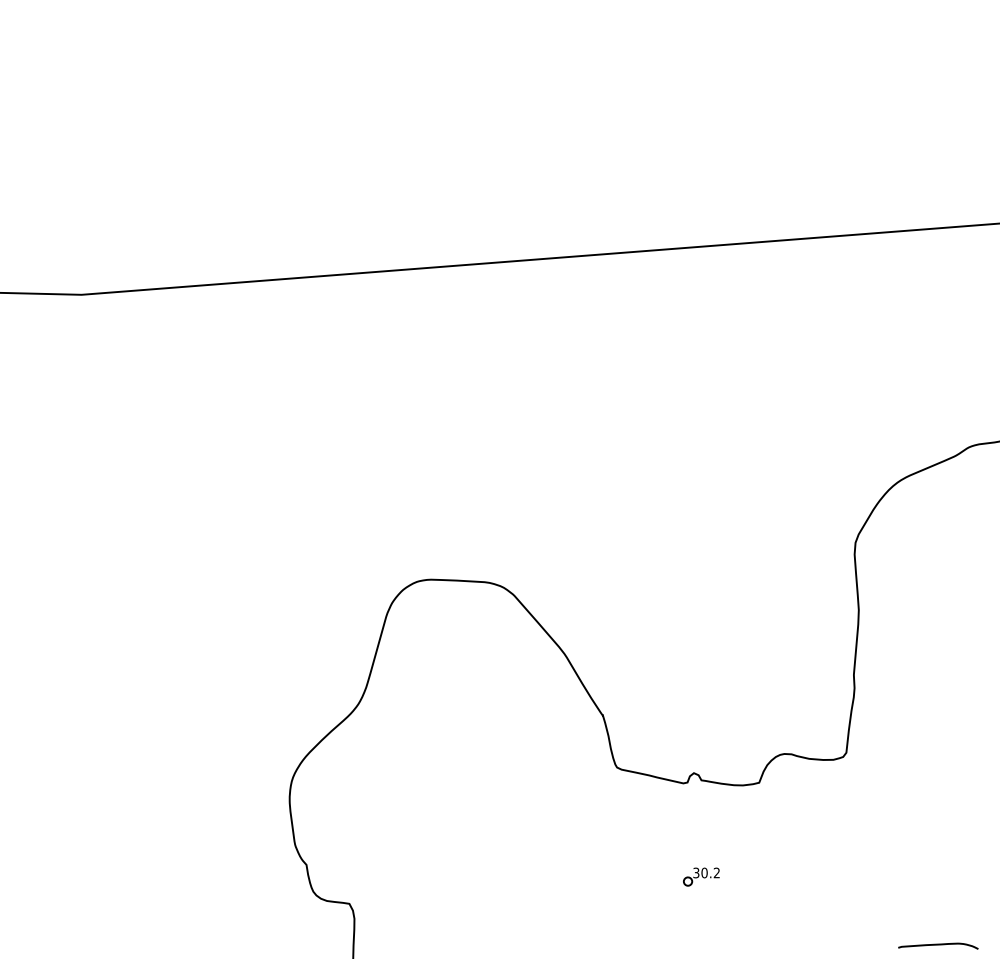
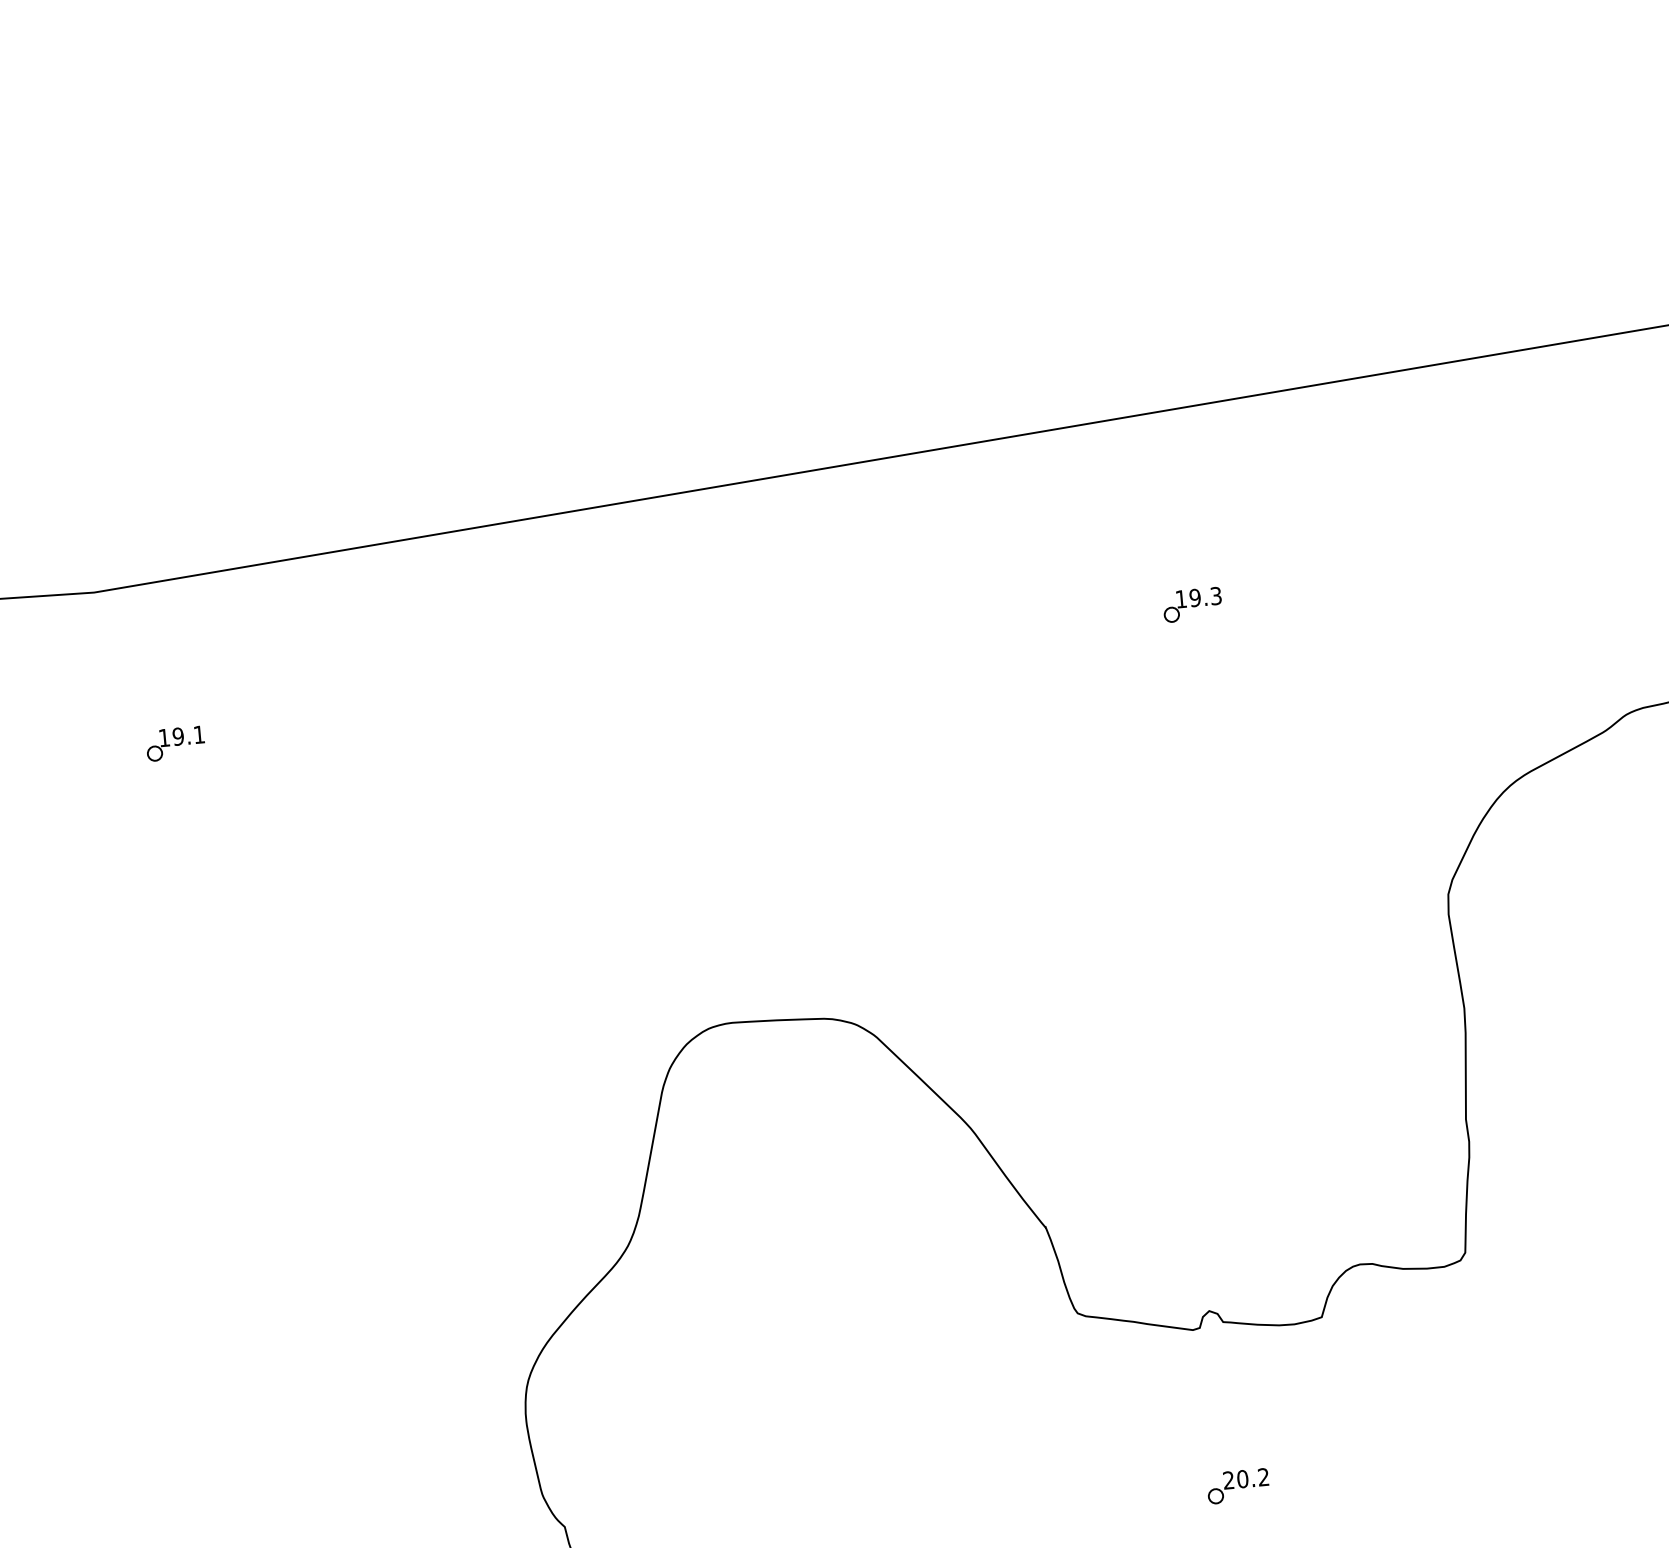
part: (721, 360) -> (1192, 605), added
part: (120, 387) -> (174, 744), added
text: (696, 873) -> (1229, 1481), 30.2 -> 20.2

